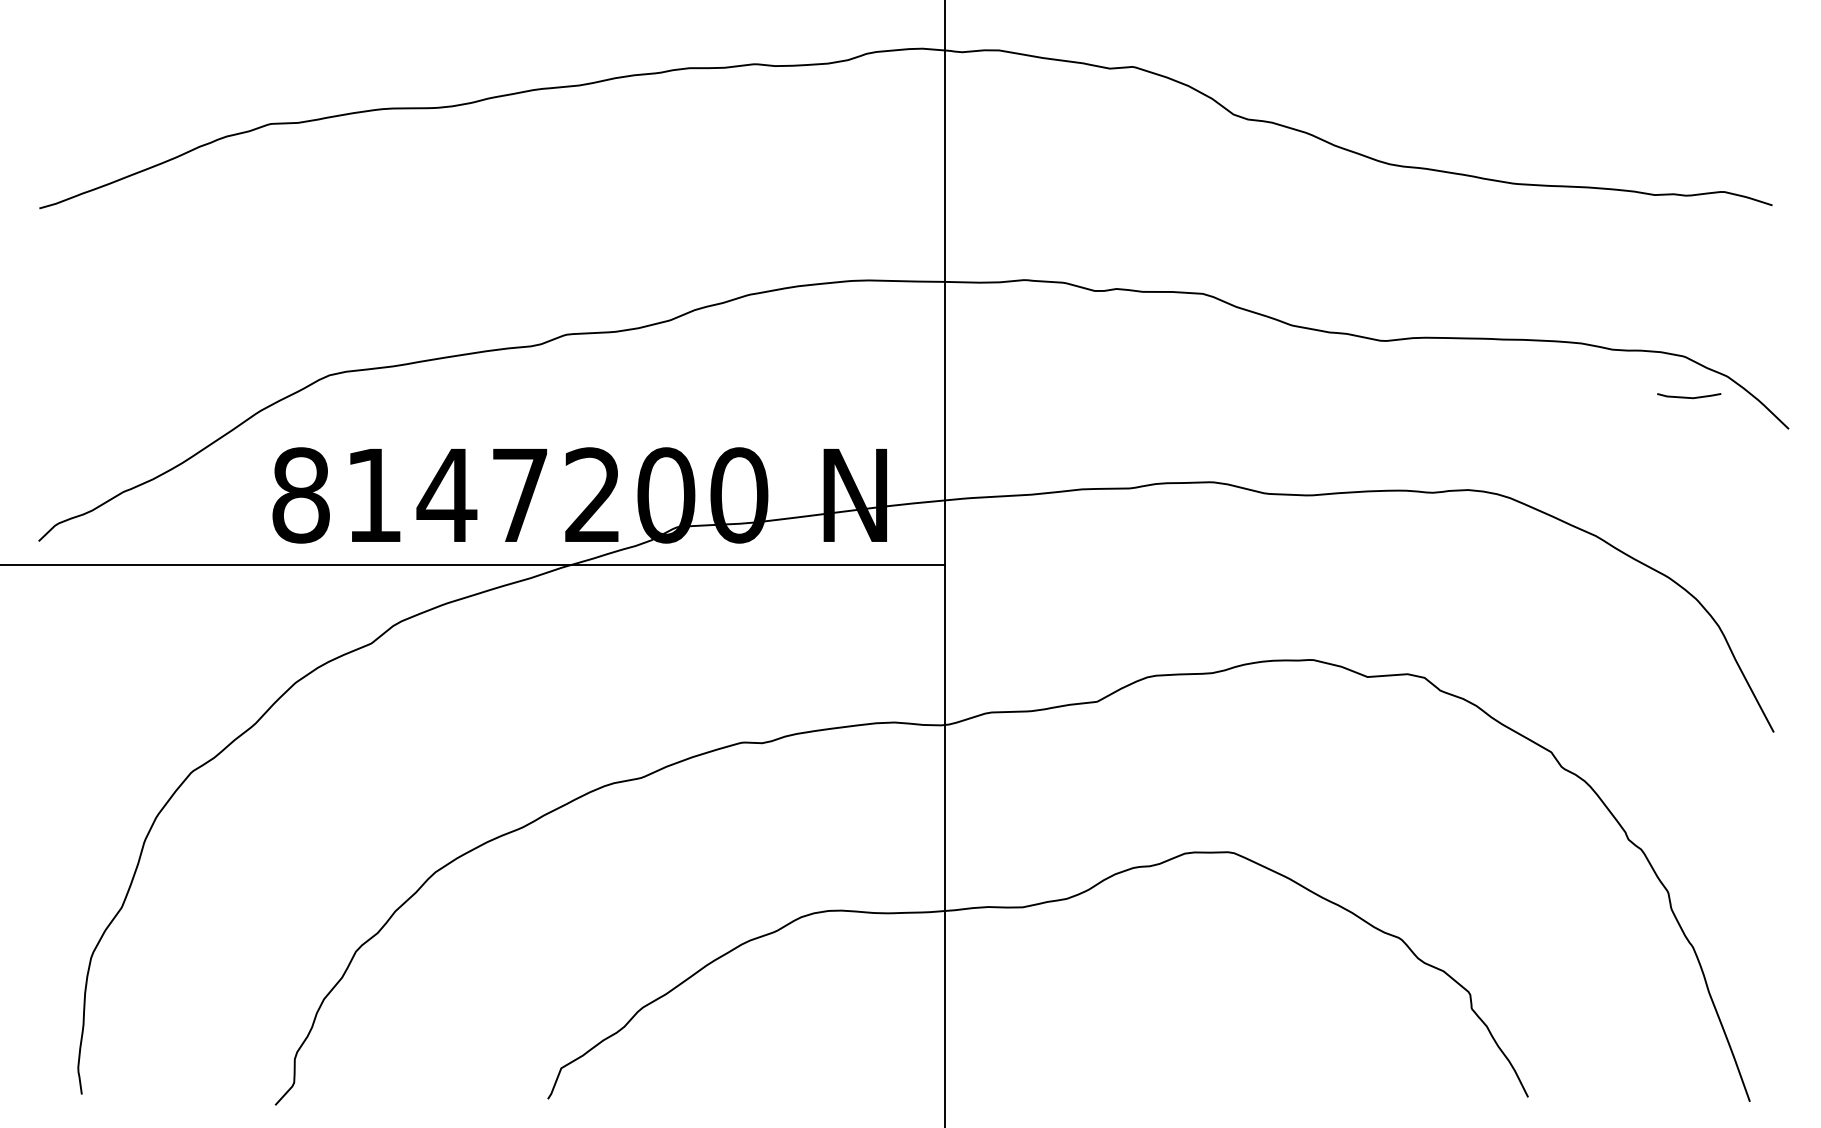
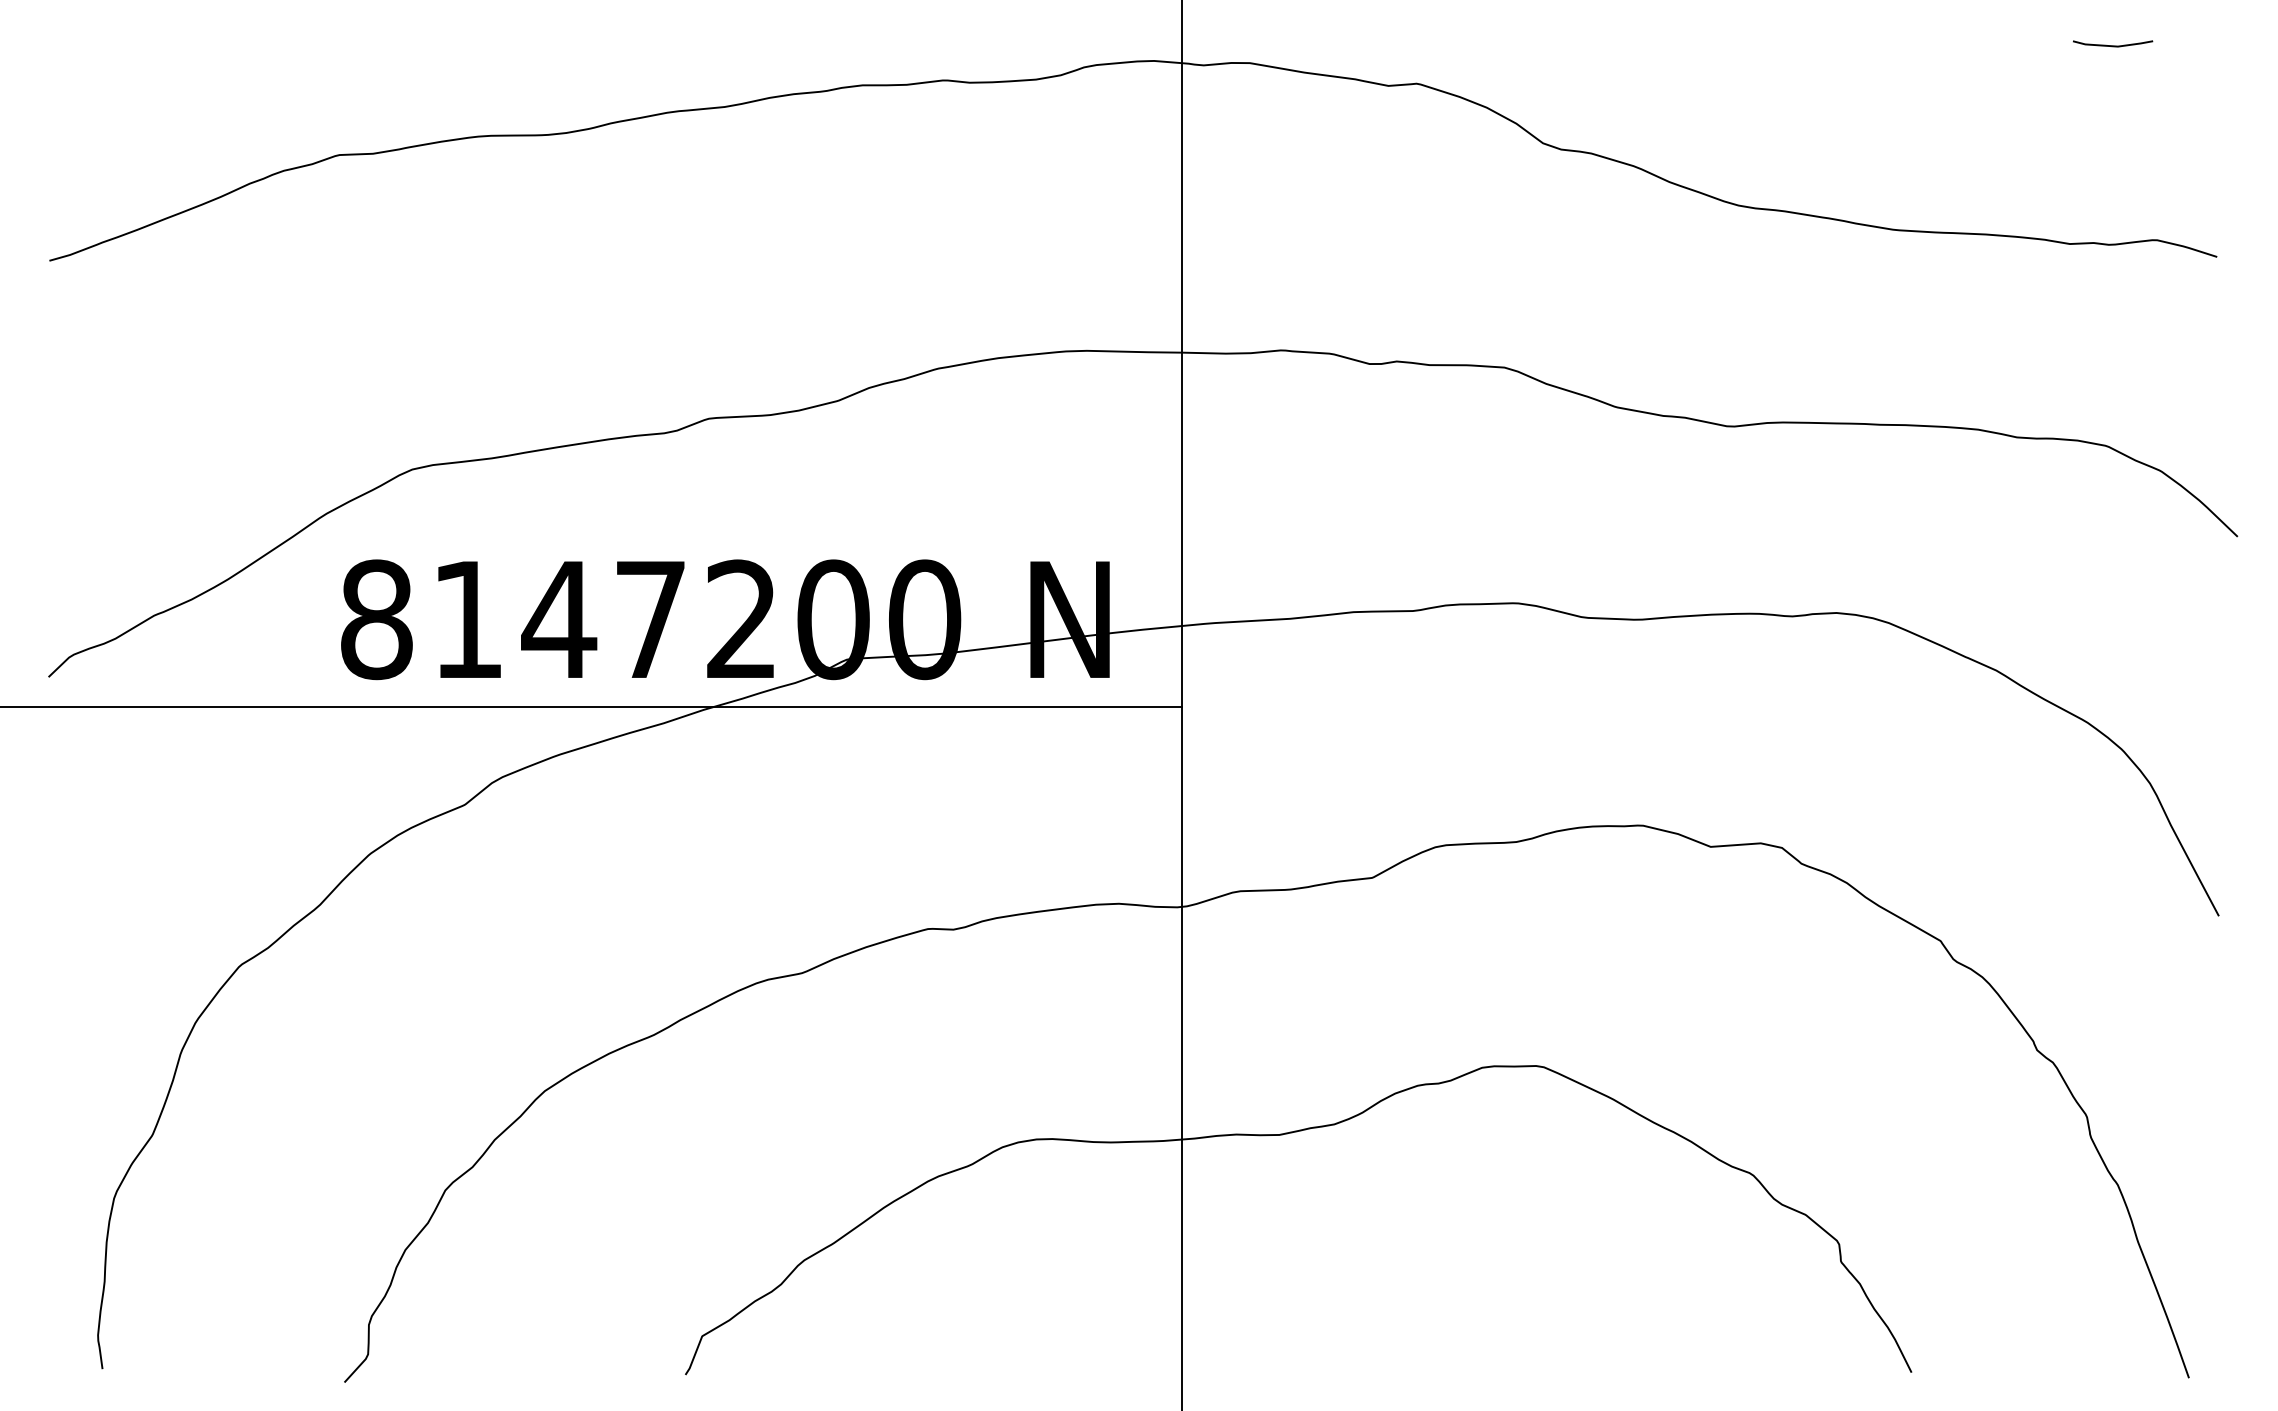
line: (1689, 397) -> (2113, 45), moved

